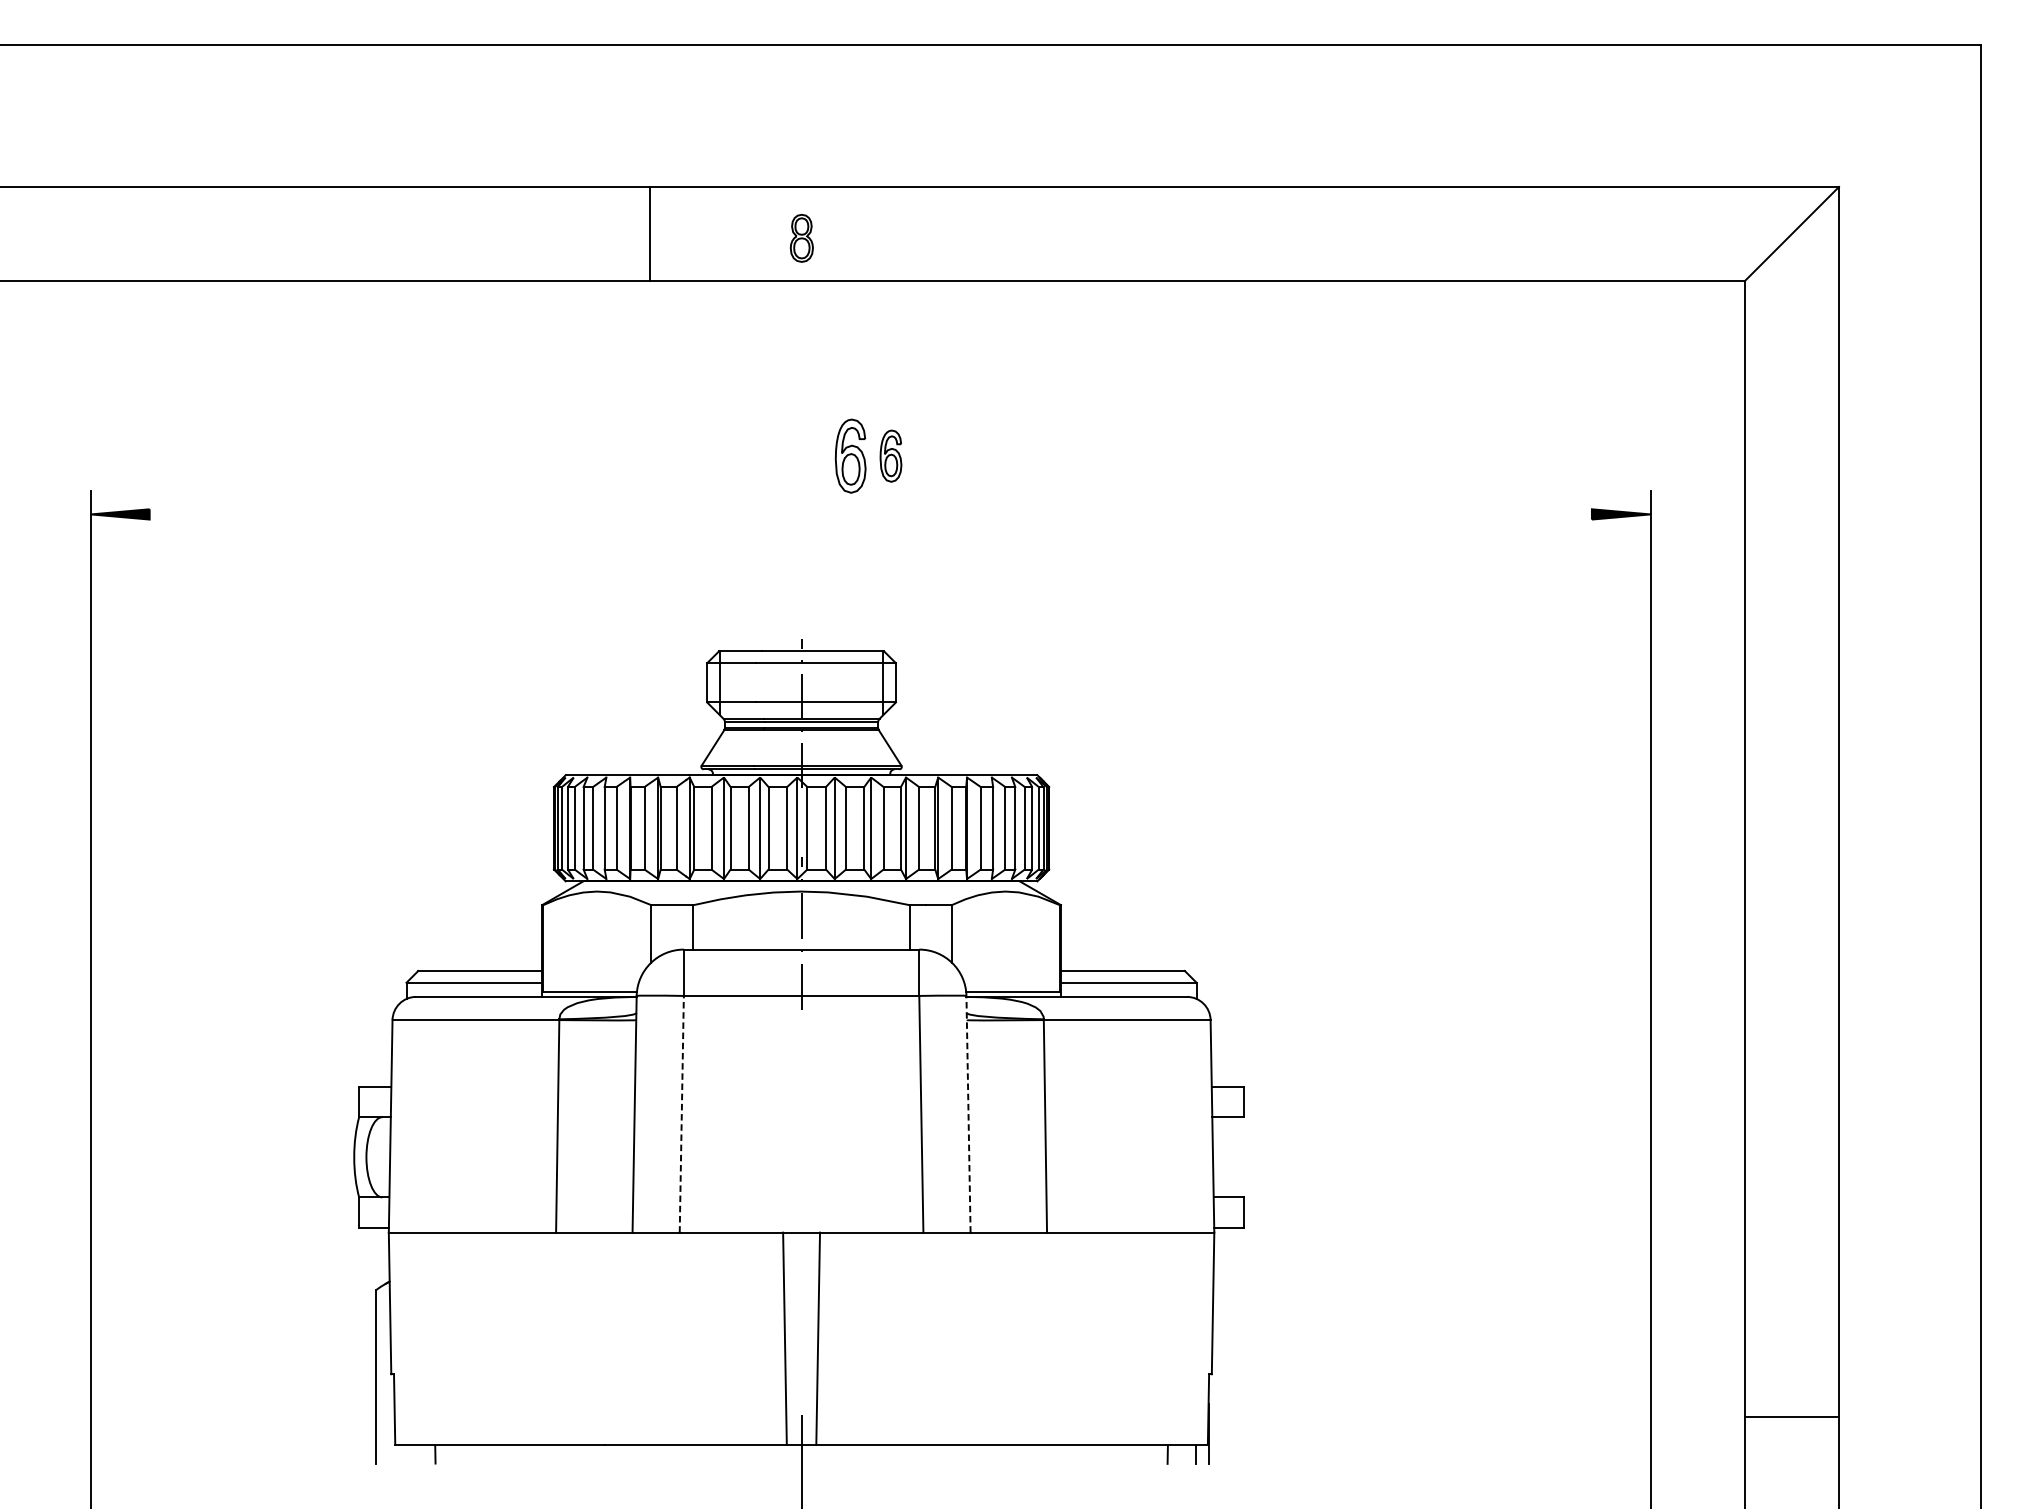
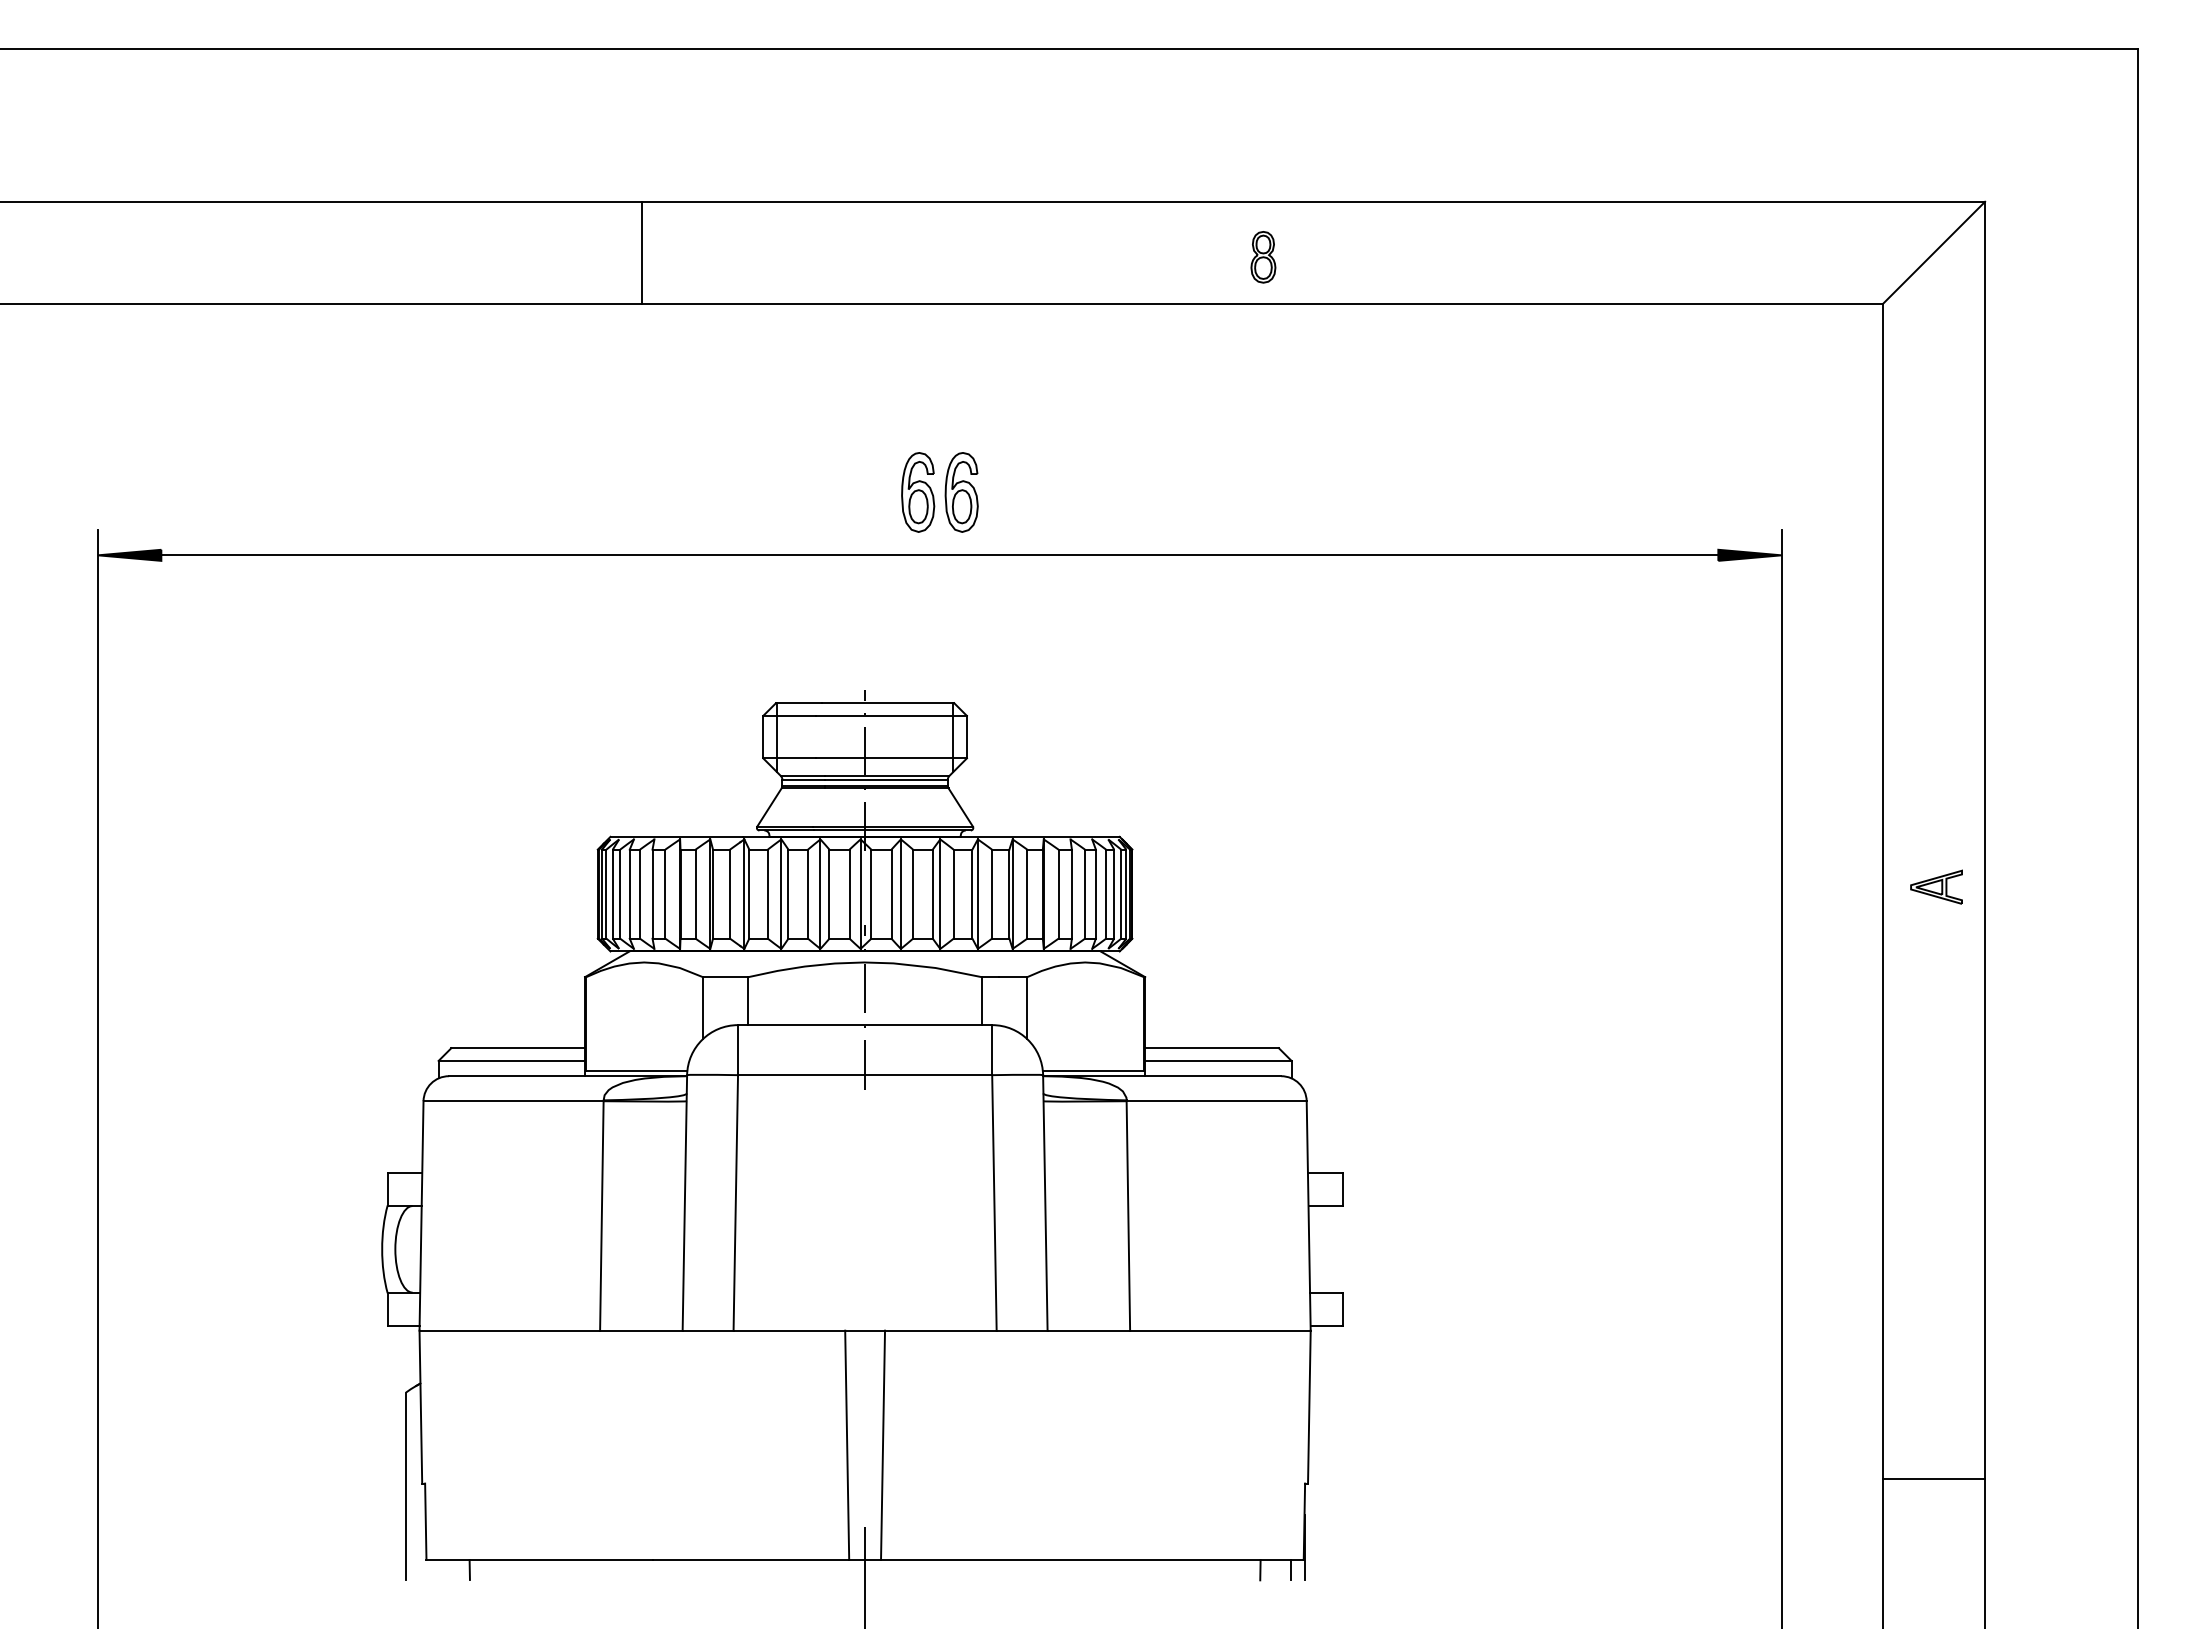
line: (650, 233) -> (641, 252), moved
part: (801, 238) -> (1263, 257), moved
part: (890, 456) -> (961, 492), size x1.43
line: (870, 514) -> (939, 555), added
part: (1793, 821) -> (1936, 886), added
line: (681, 1113) -> (735, 1202), dashed -> solid
line: (968, 1113) -> (1045, 1202), dashed -> solid
line: (1792, 1417) -> (1934, 1479), moved

